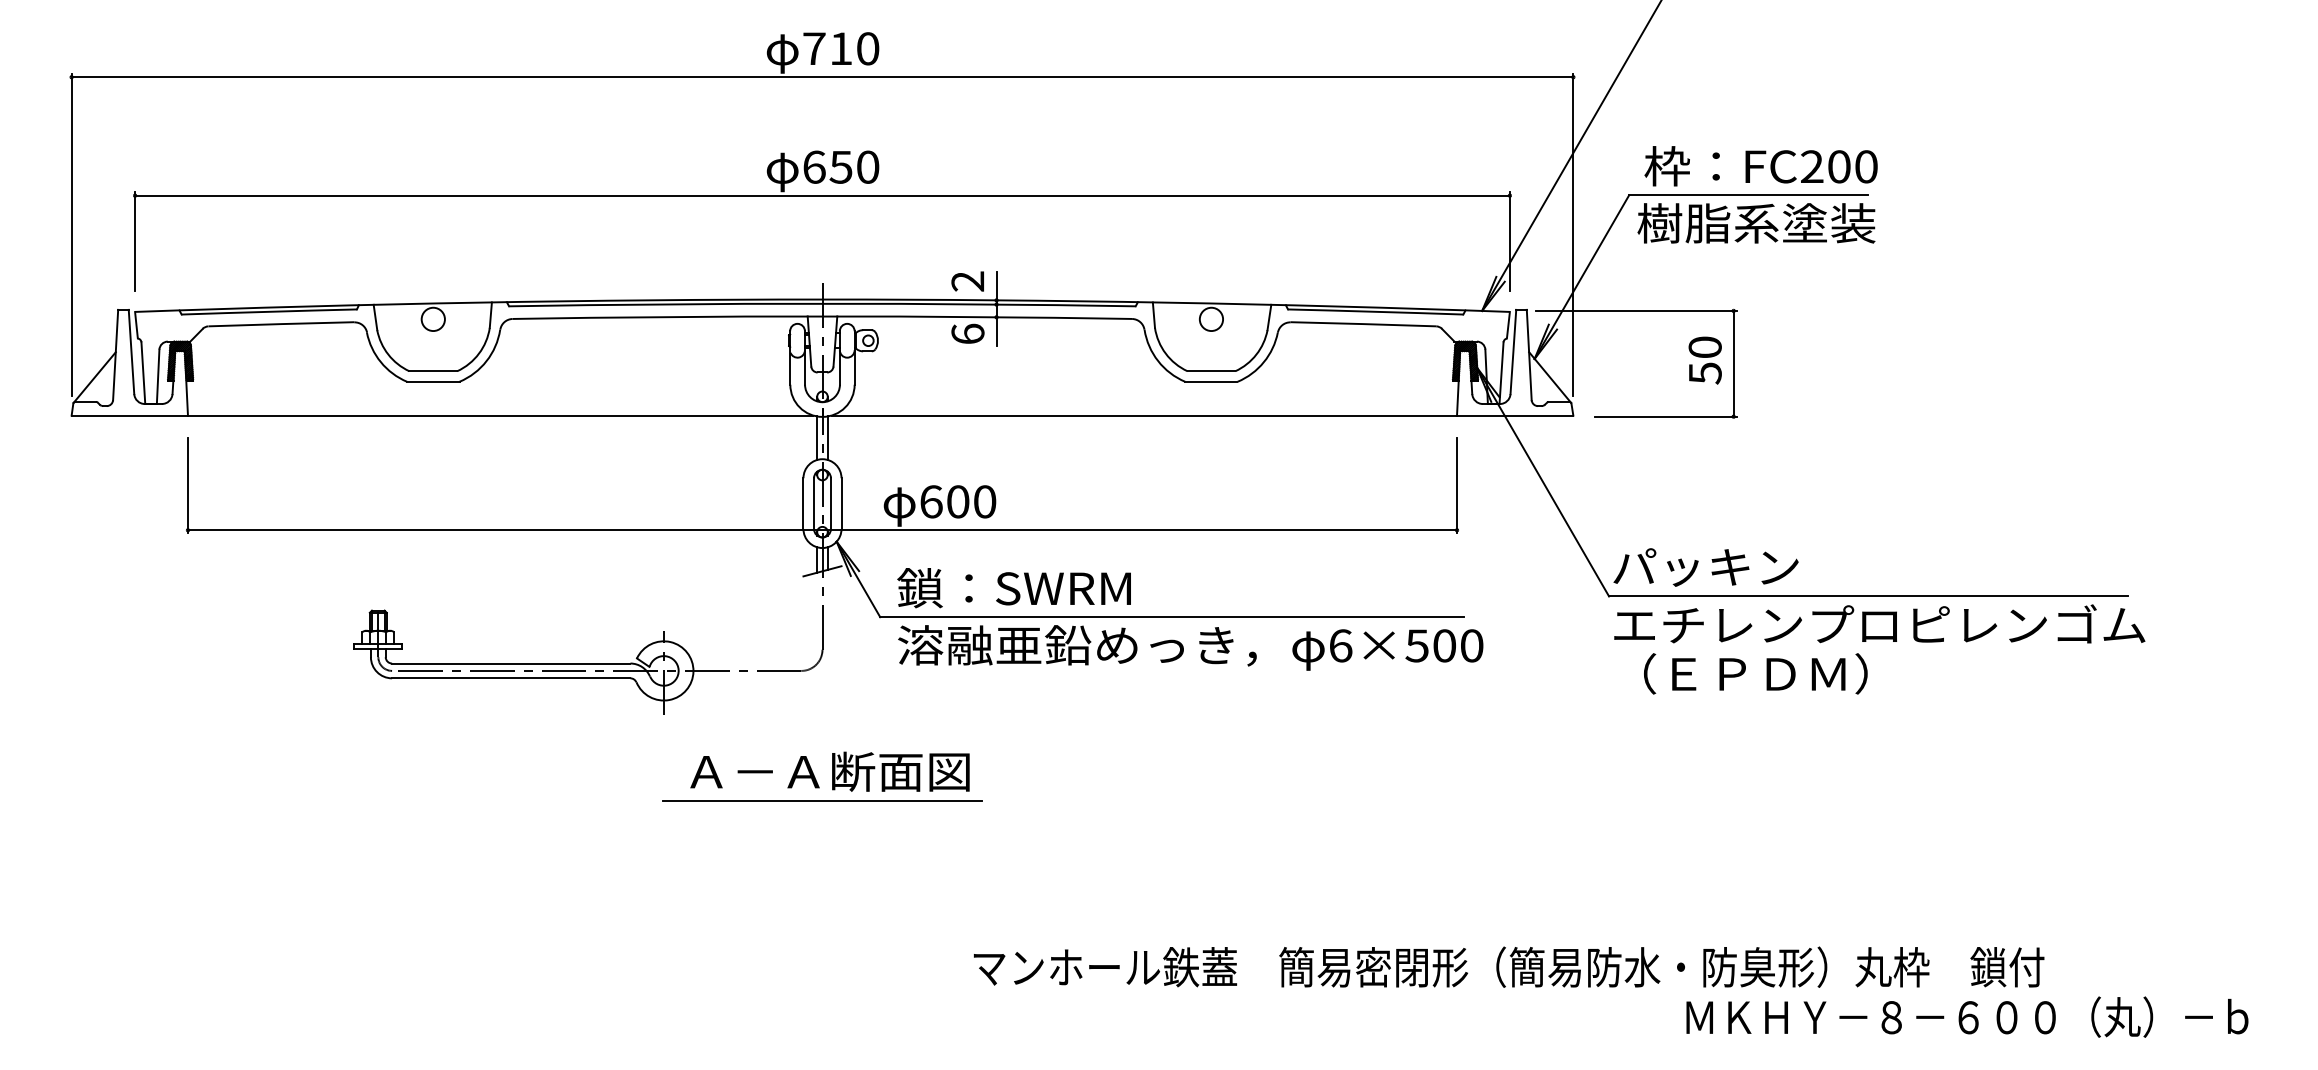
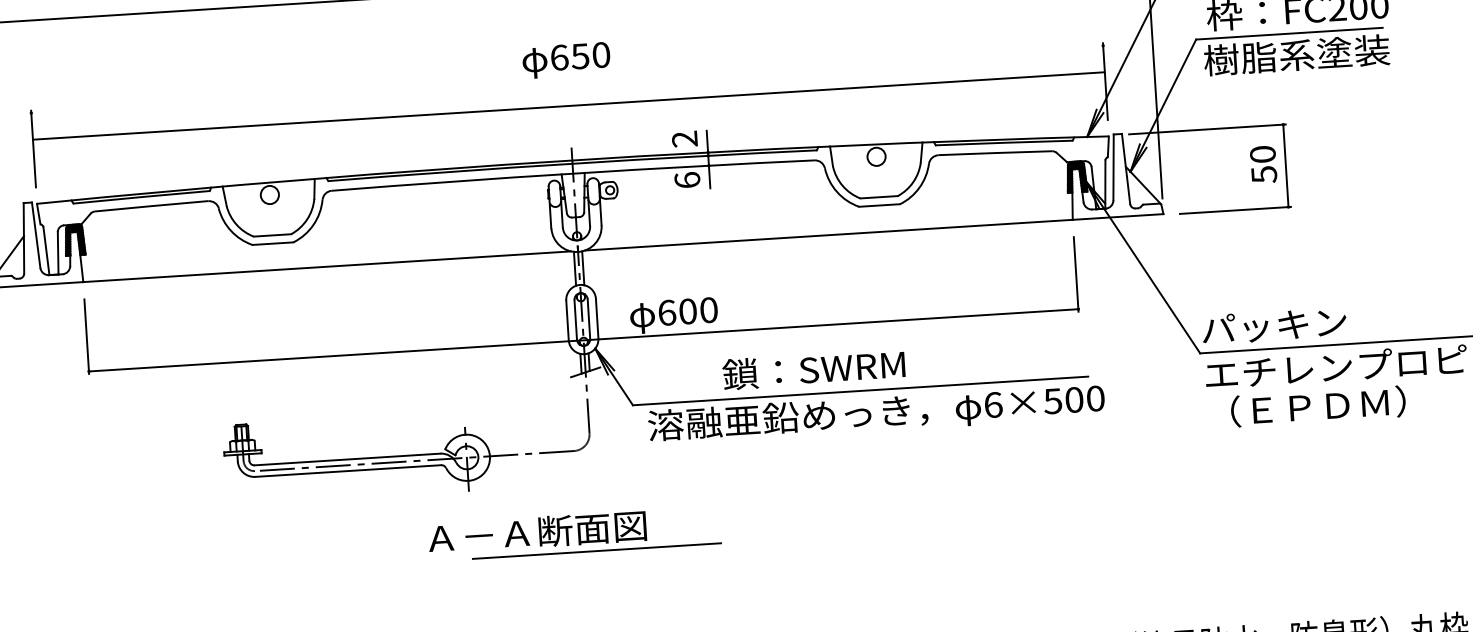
line: (822, 195) -> (568, 105), moved
text: (1013, 588) -> (813, 369), moved
text: (829, 771) -> (537, 532), moved

